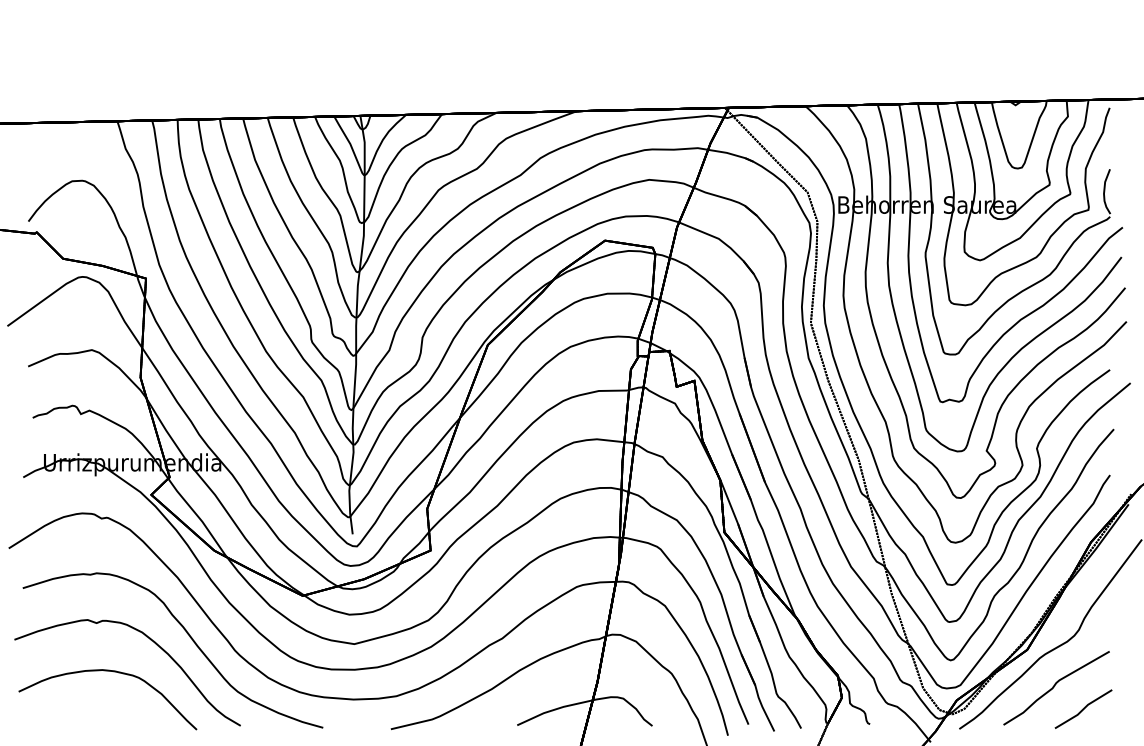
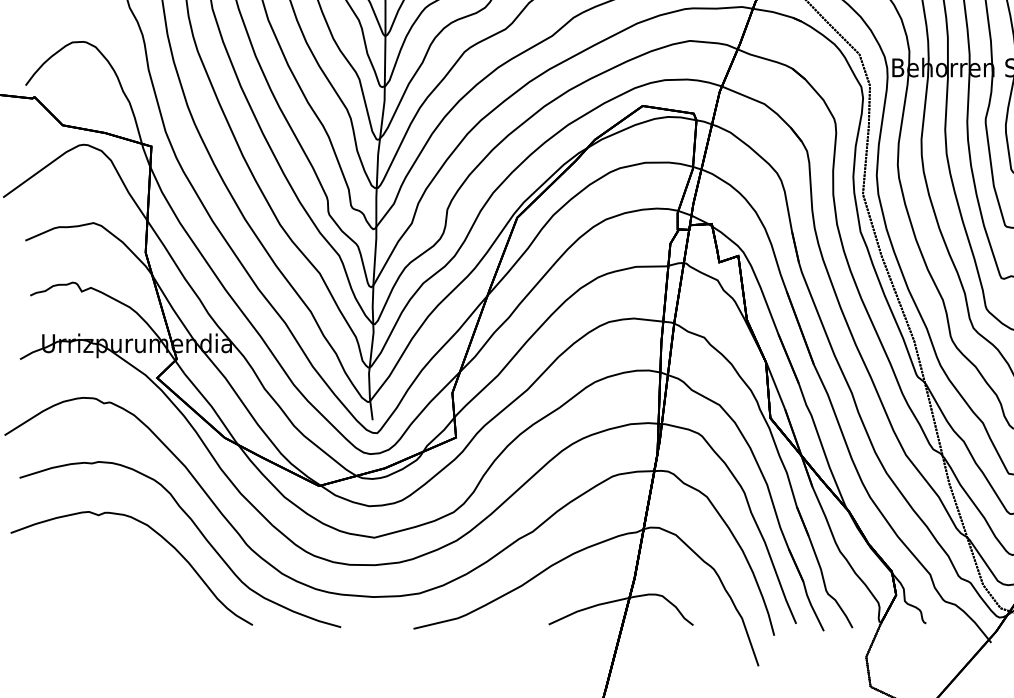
part: (113, 672) -> (116, 568), removed

